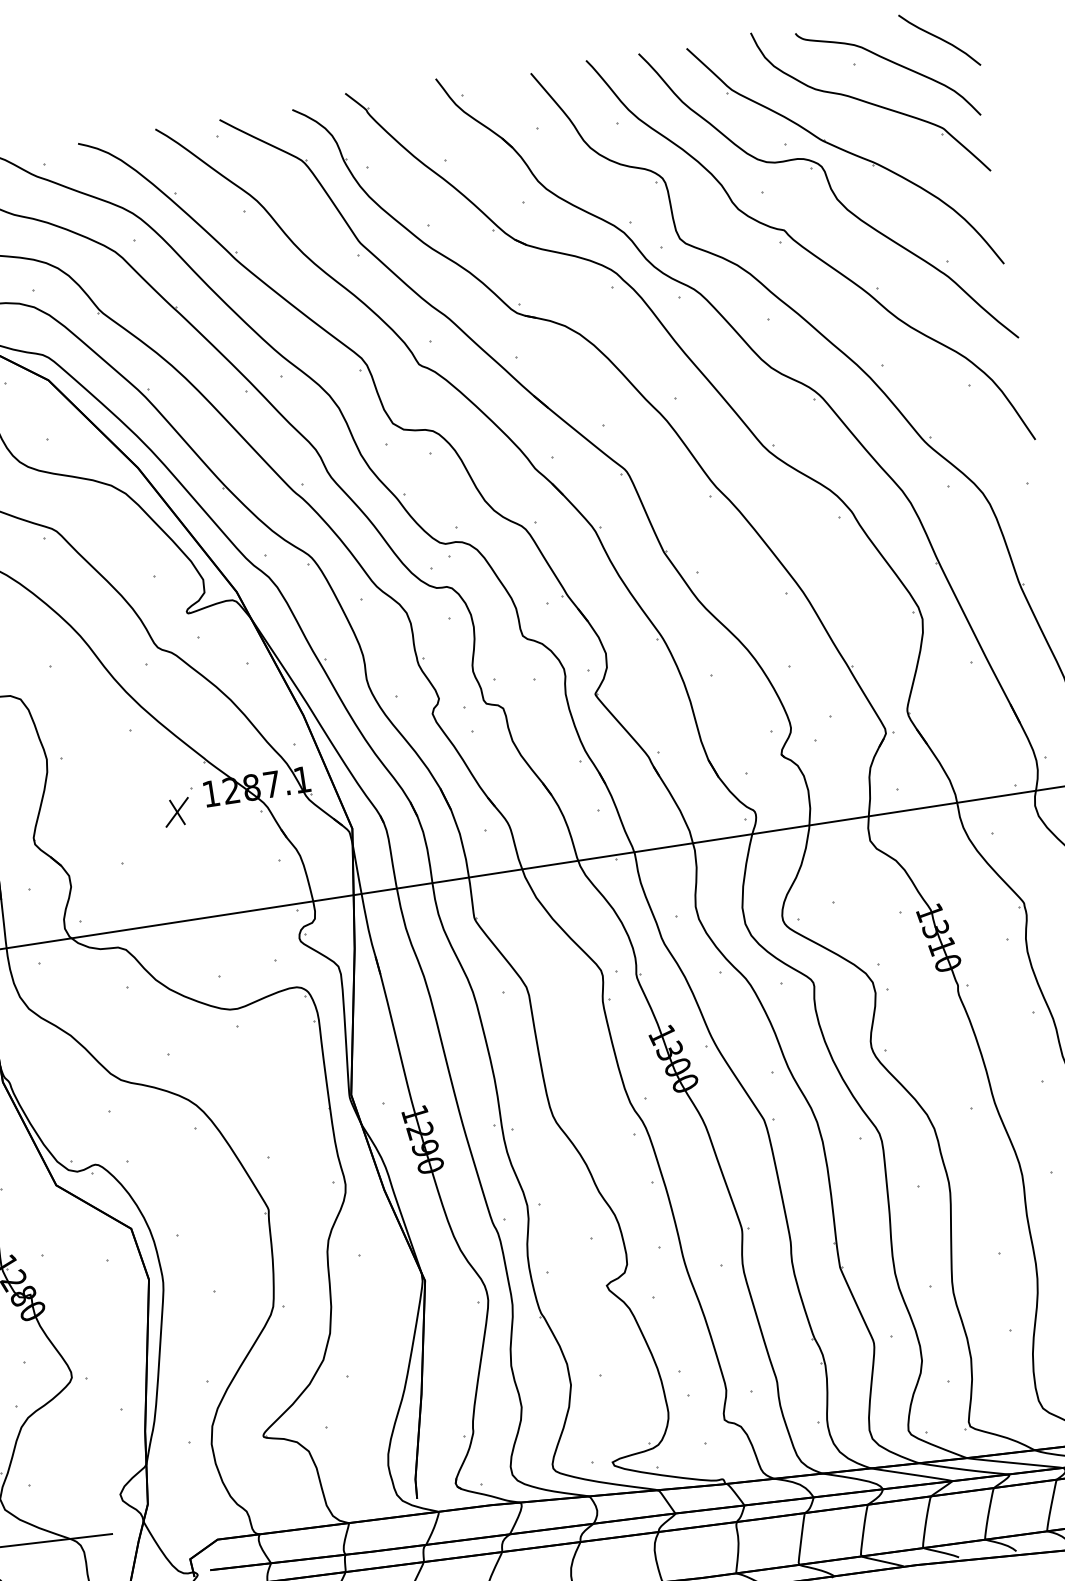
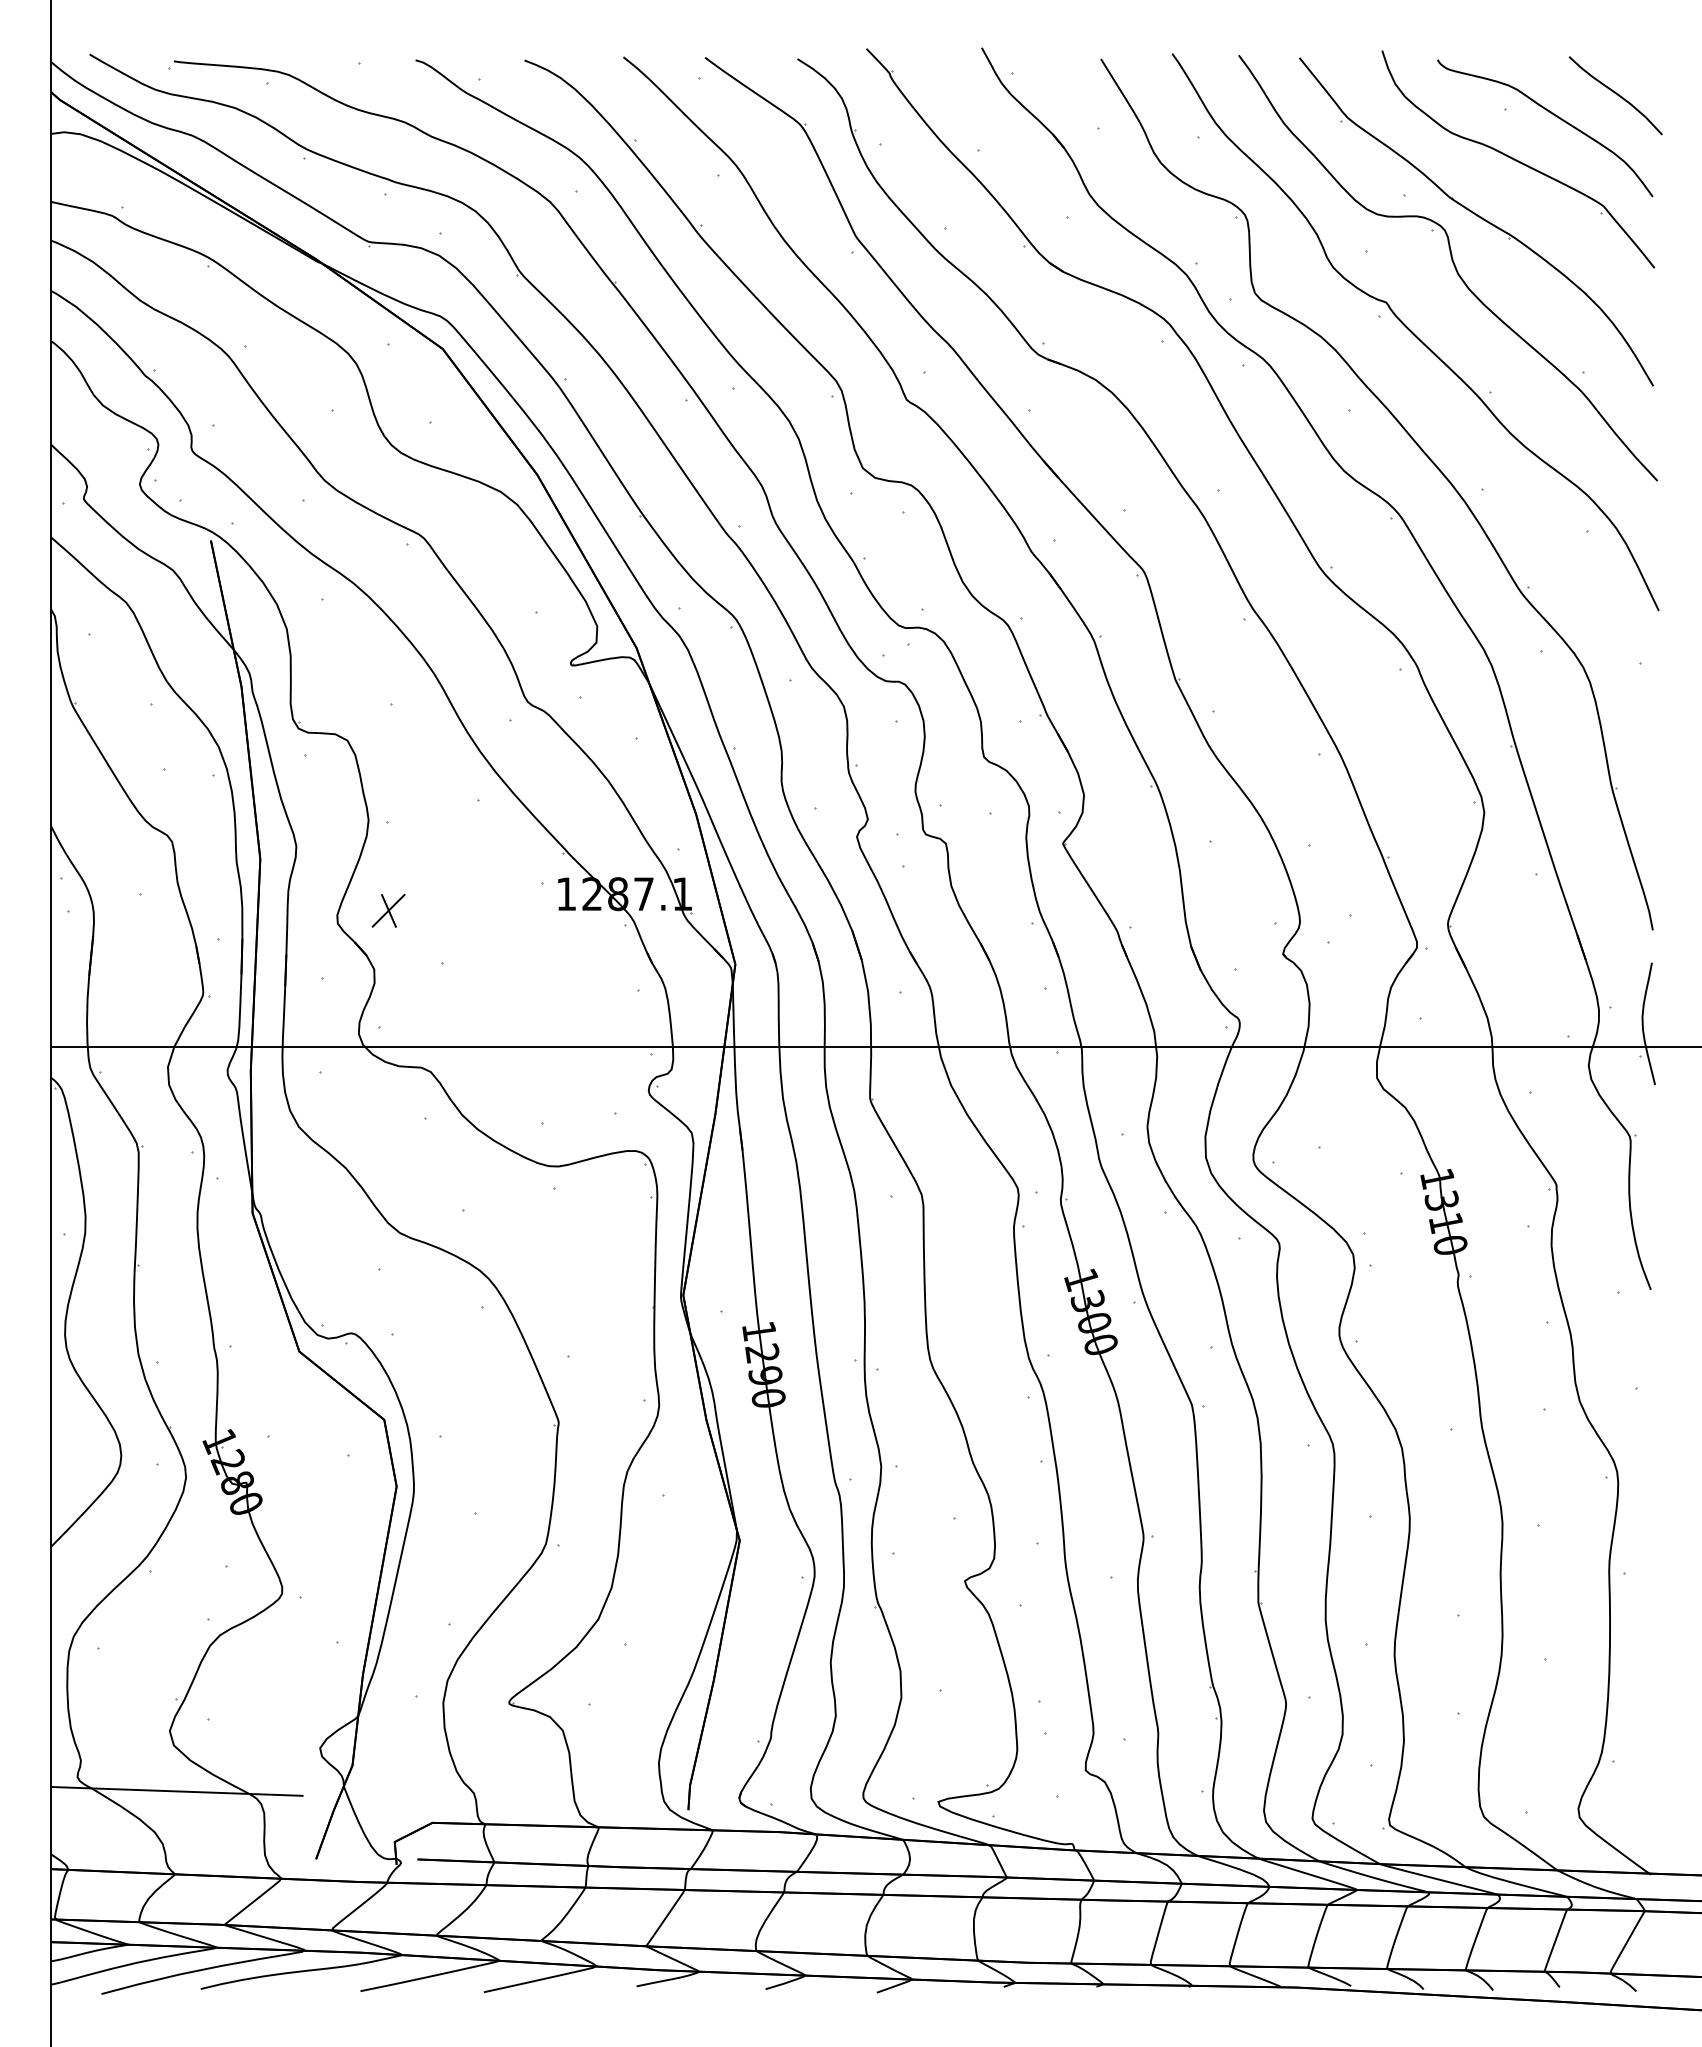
part: (177, 812) -> (388, 910), moved

